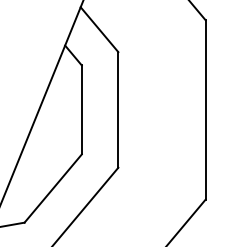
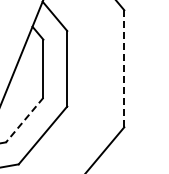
line: (205, 109) -> (124, 68), solid -> dashed
line: (52, 189) -> (24, 120), solid -> dashed

